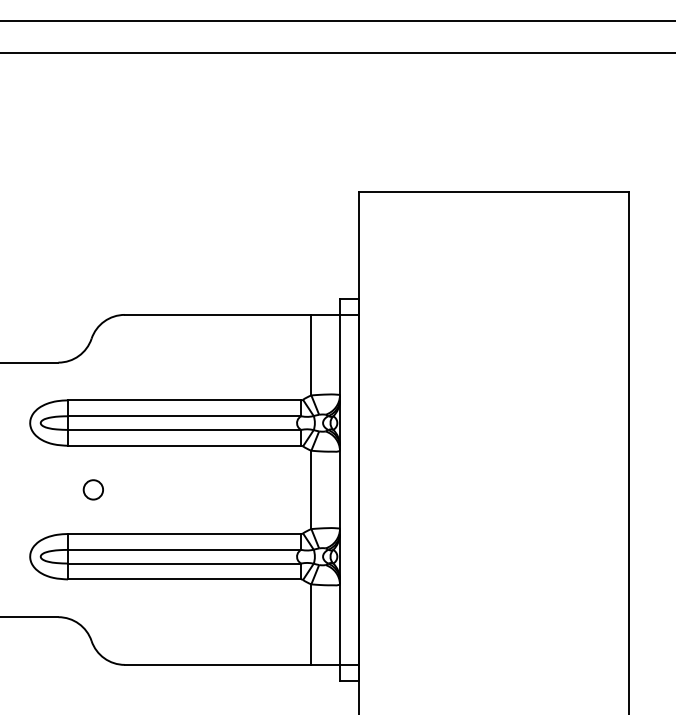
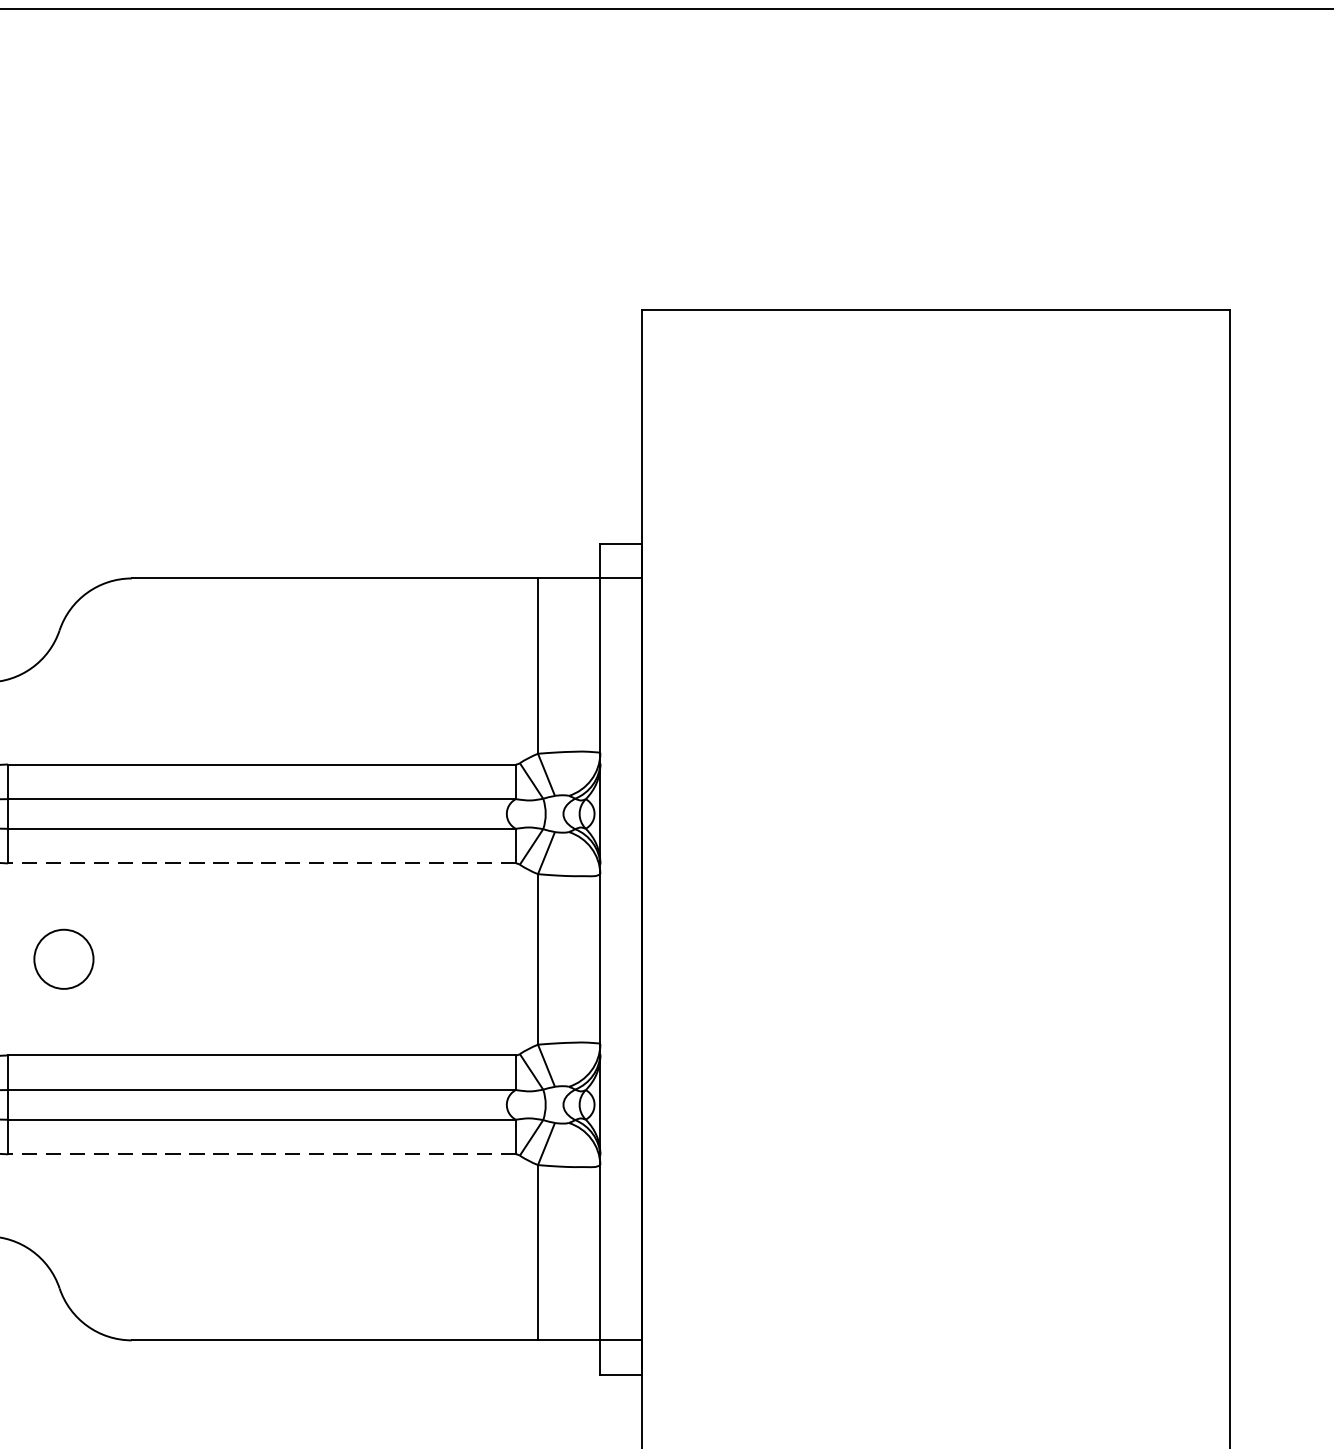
line: (184, 445) -> (261, 862), solid -> dashed
circle: (92, 489) -> (61, 958), size x1.4
line: (184, 579) -> (261, 1154), solid -> dashed

